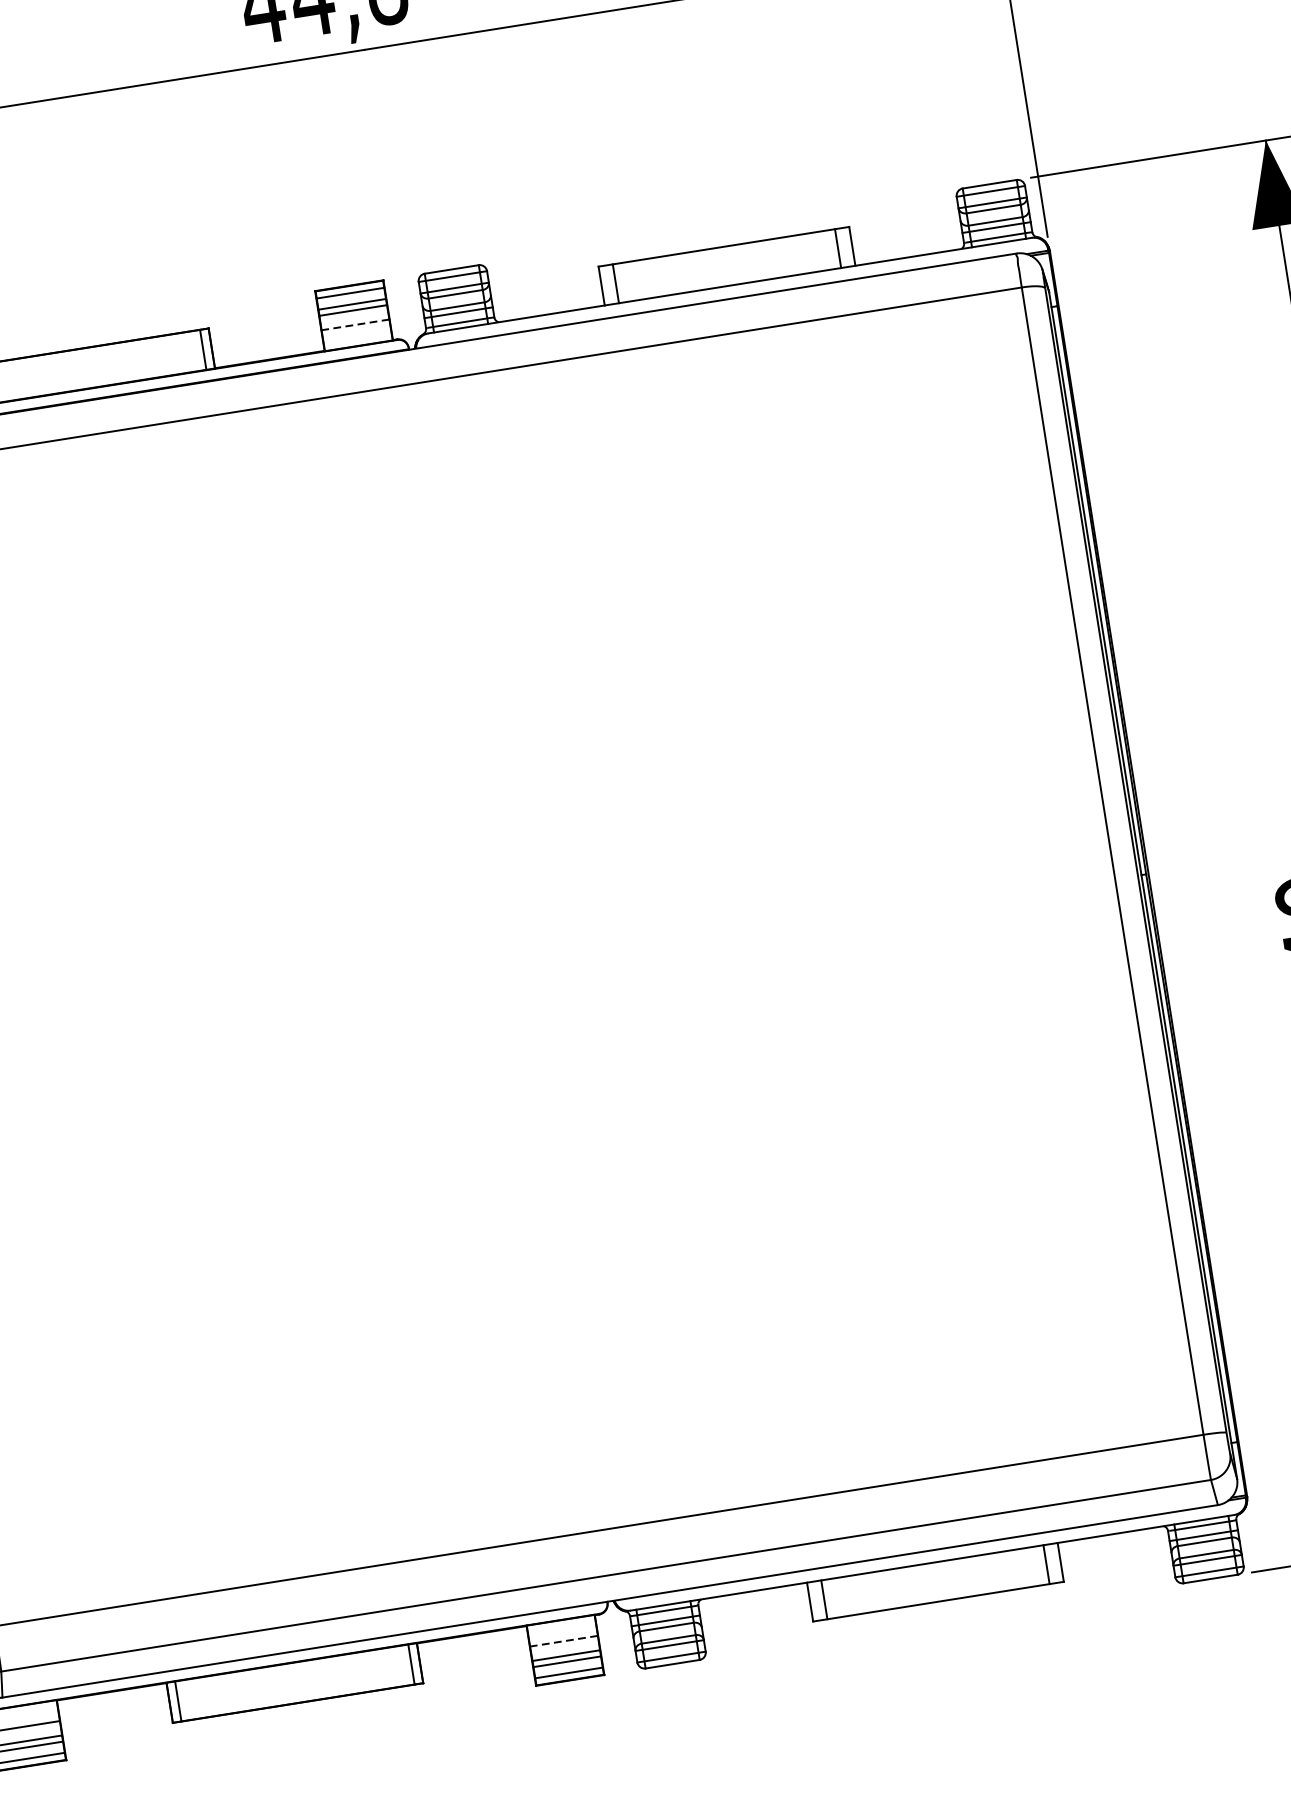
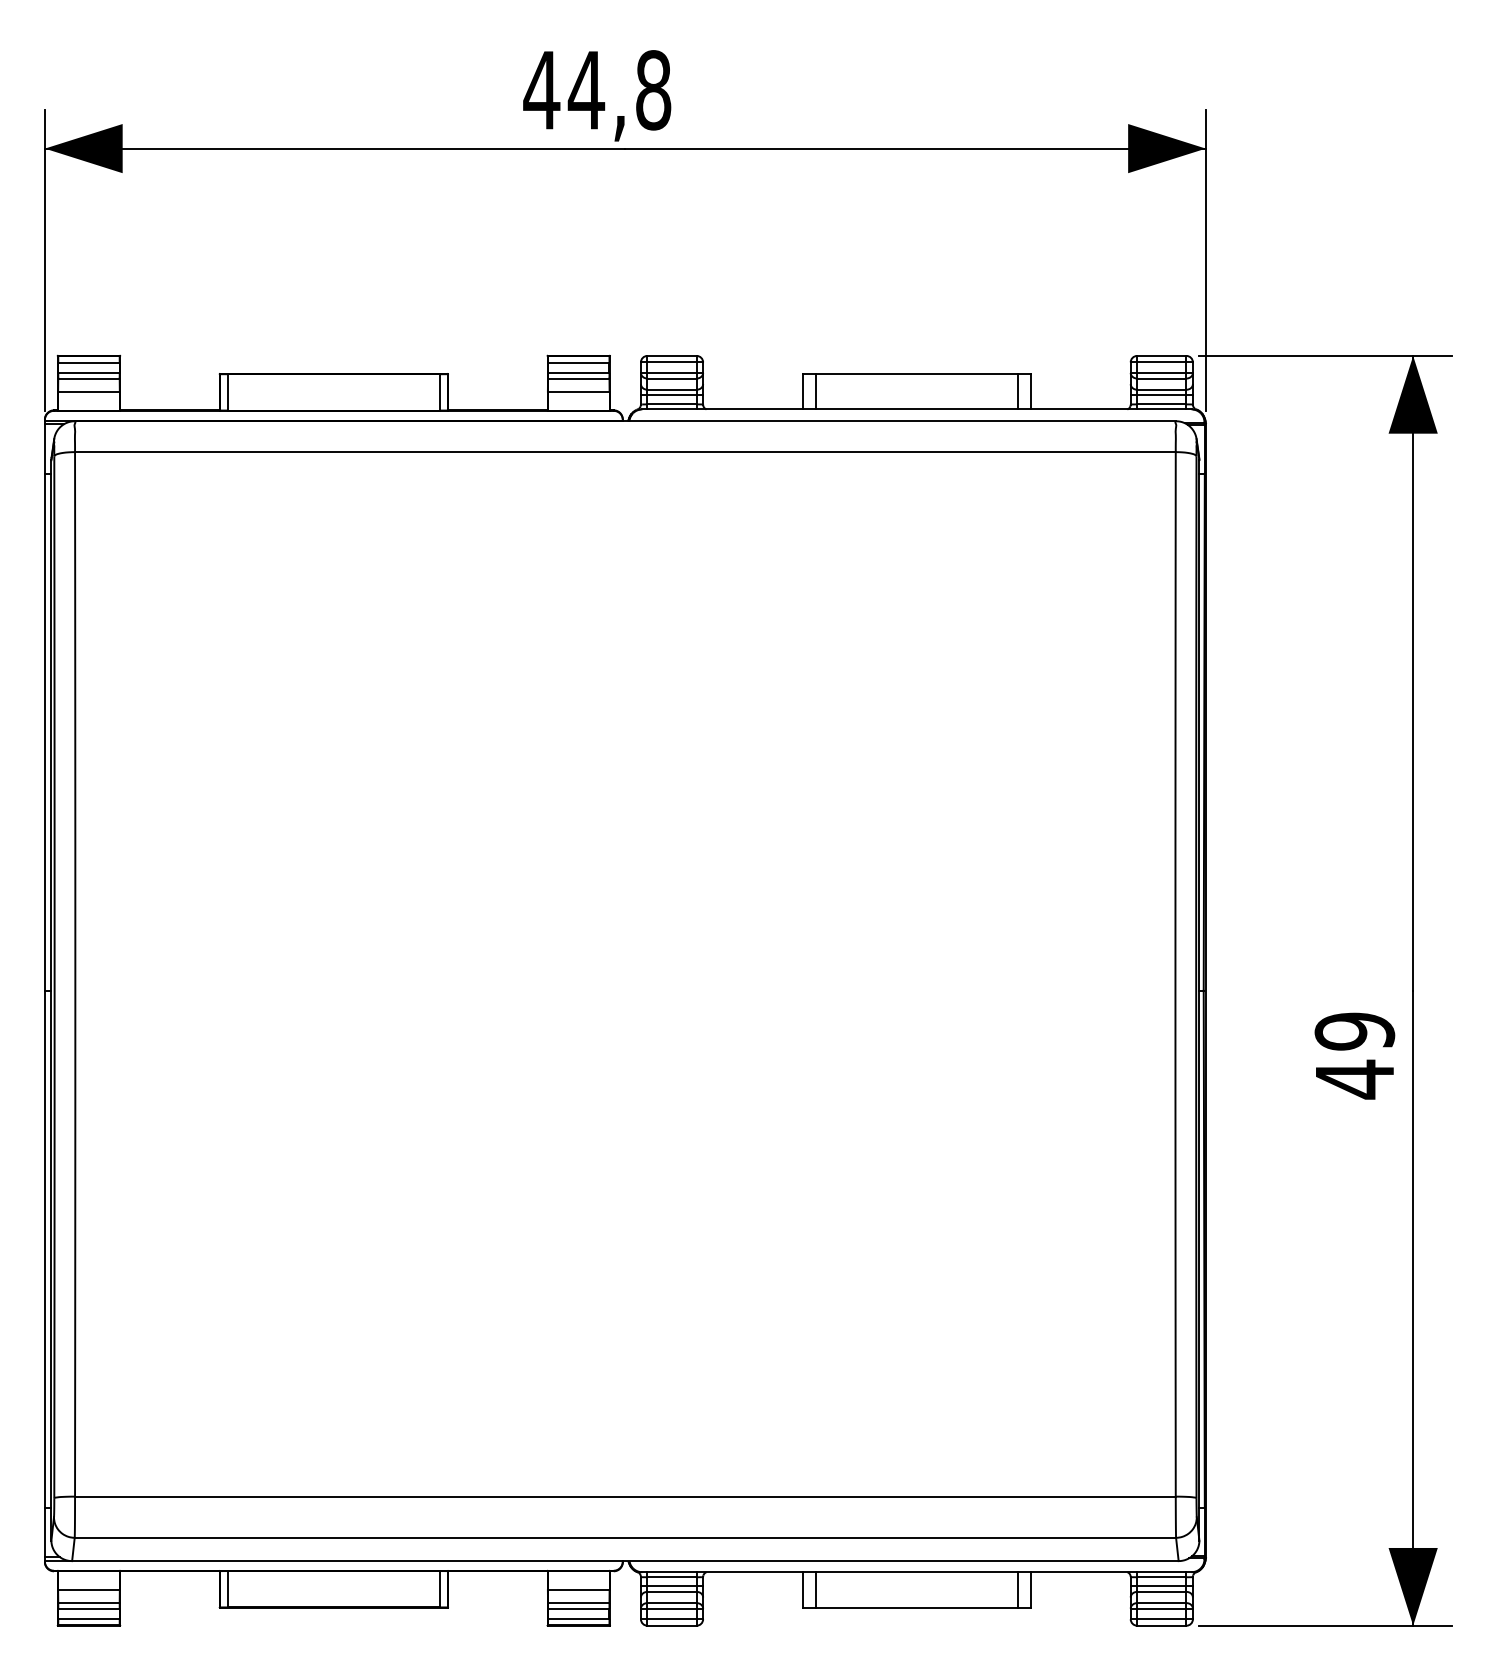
line: (355, 324) -> (578, 391), dashed -> solid
line: (563, 1641) -> (578, 1590), dashed -> solid

